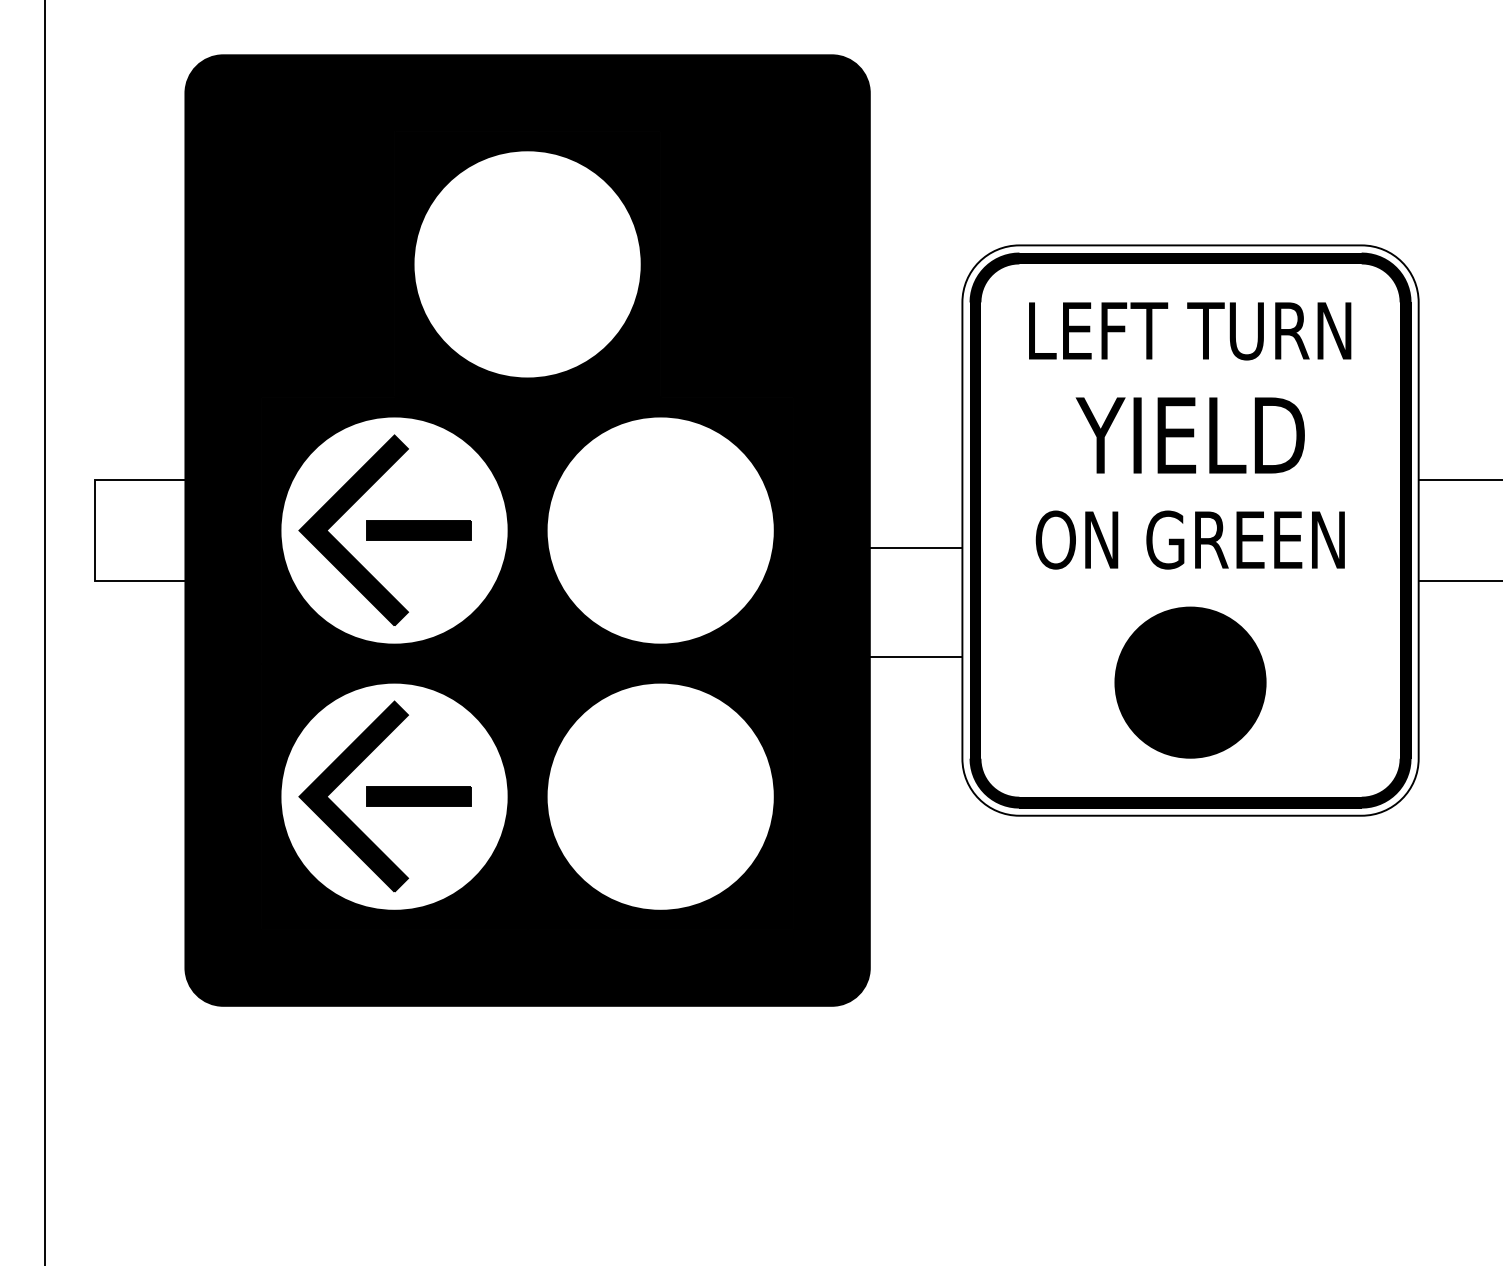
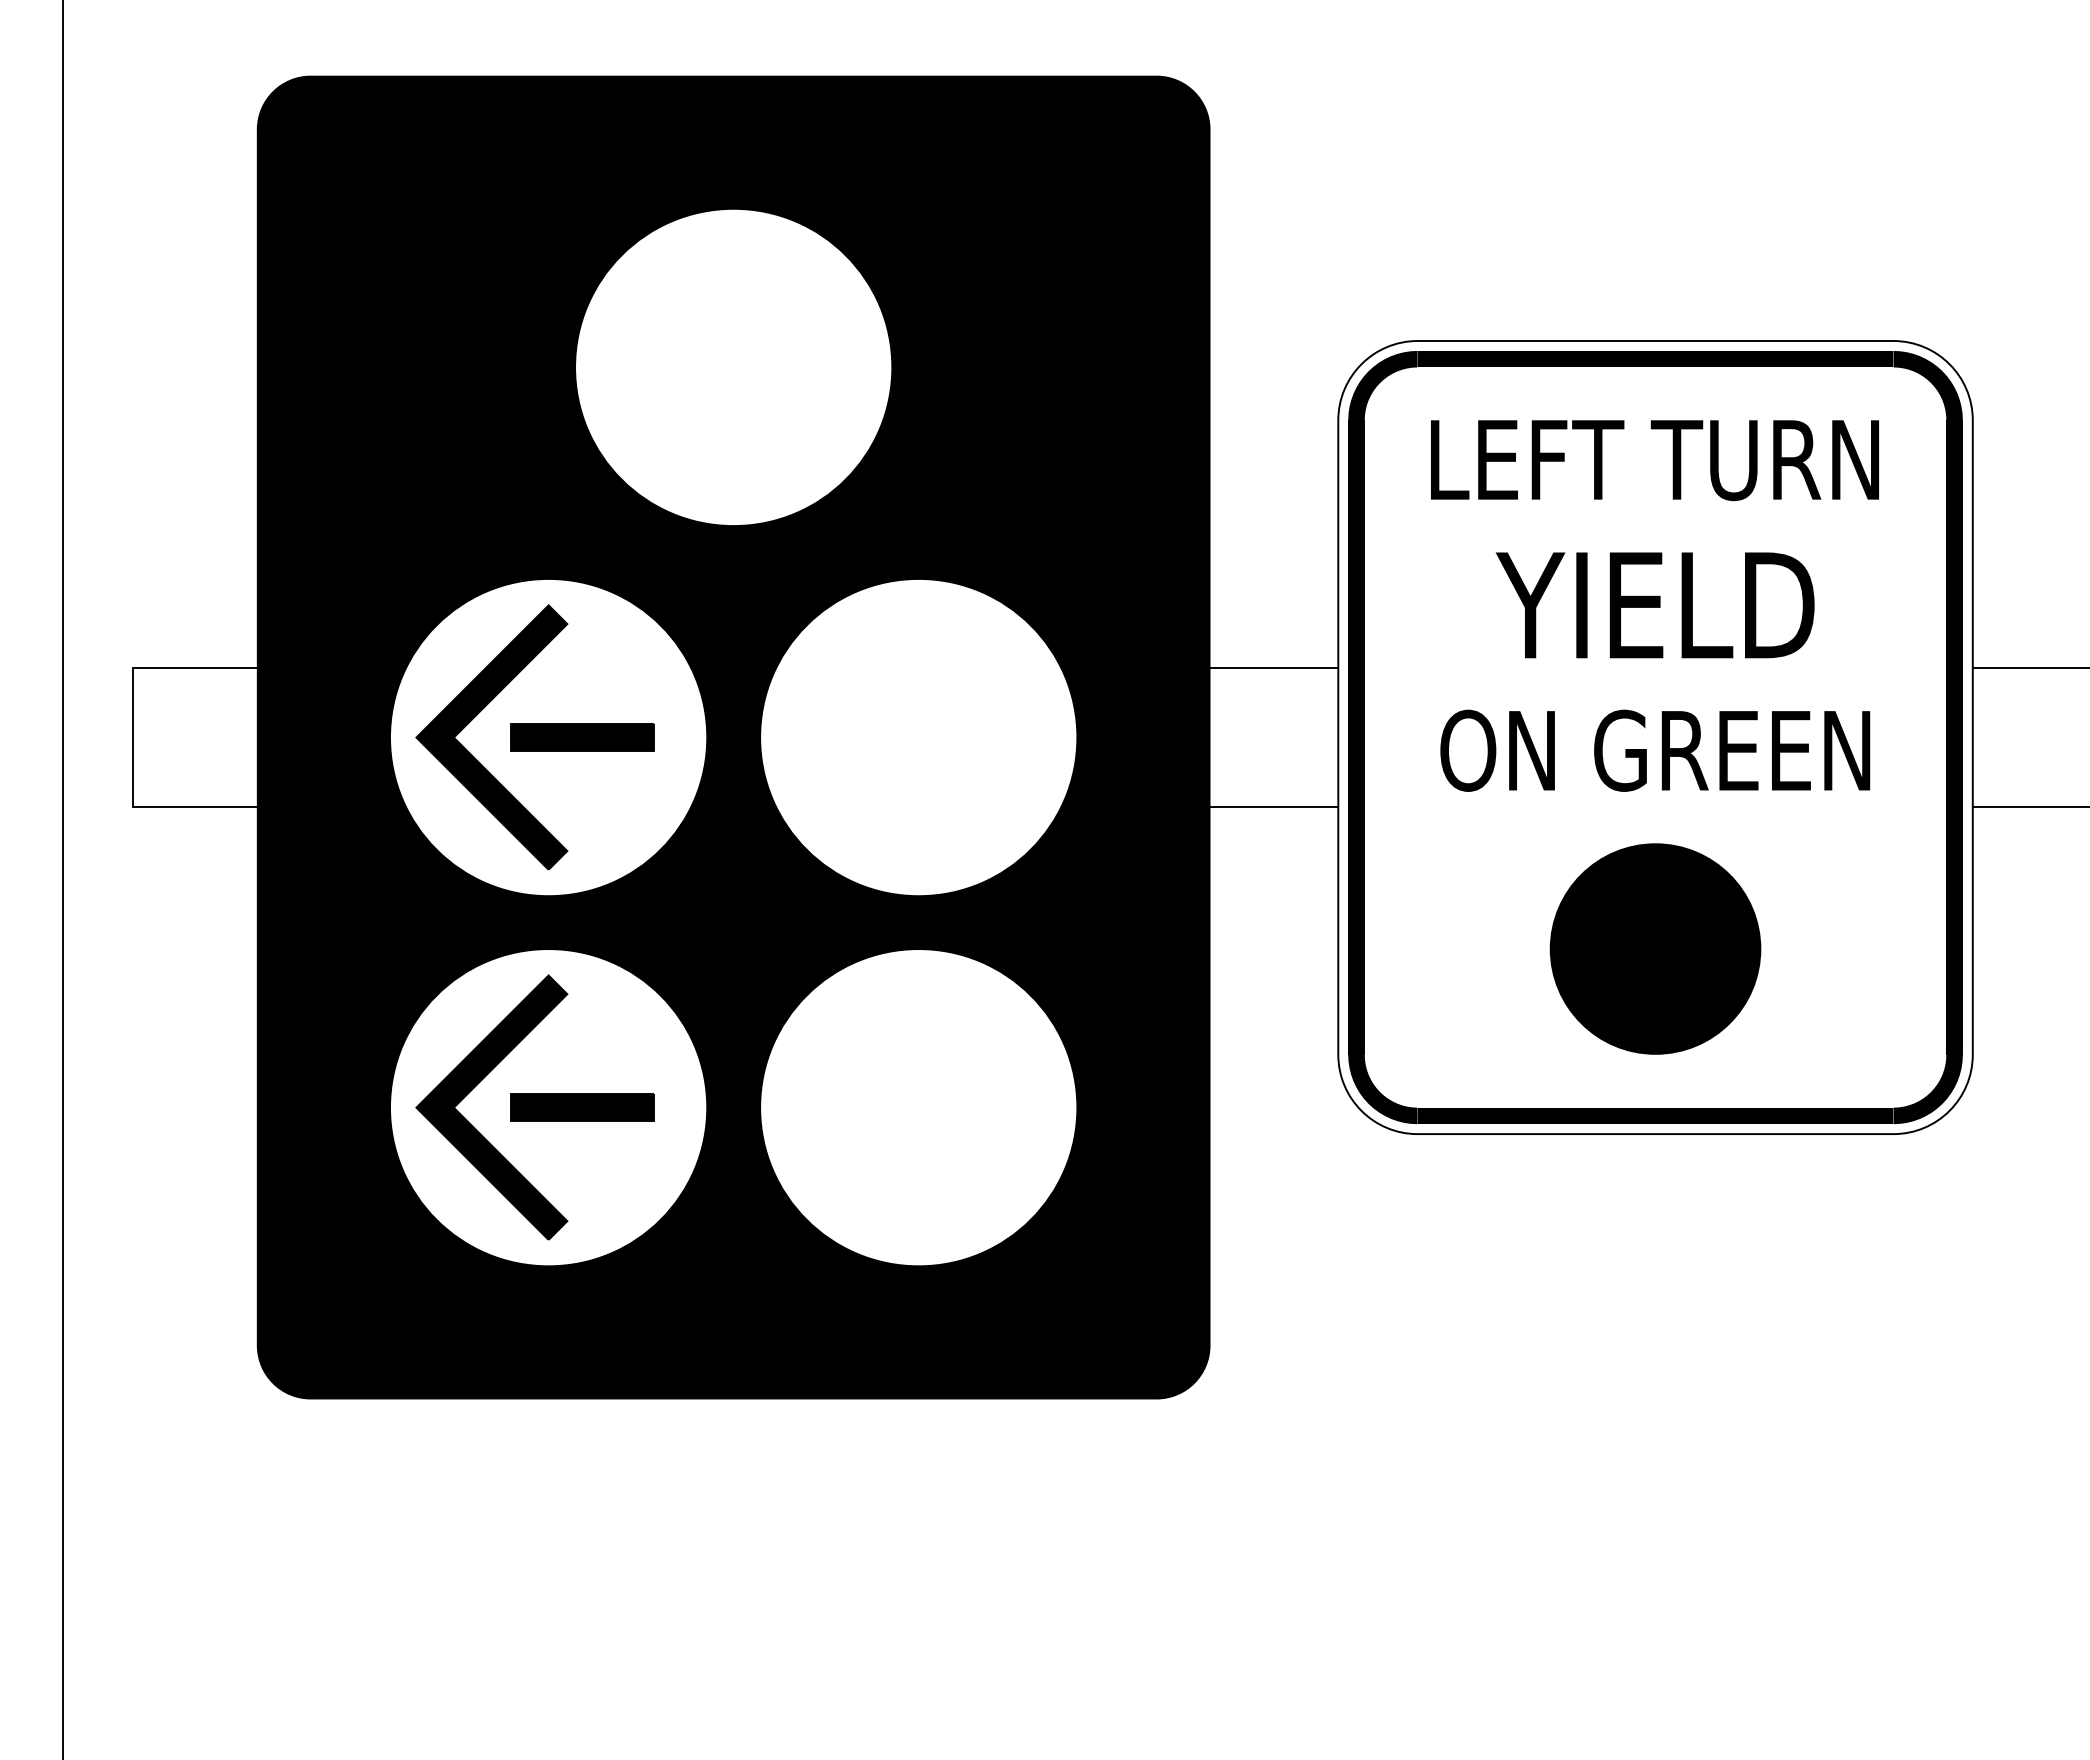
line: (915, 547) -> (1273, 667), moved
line: (915, 657) -> (1273, 807), moved

